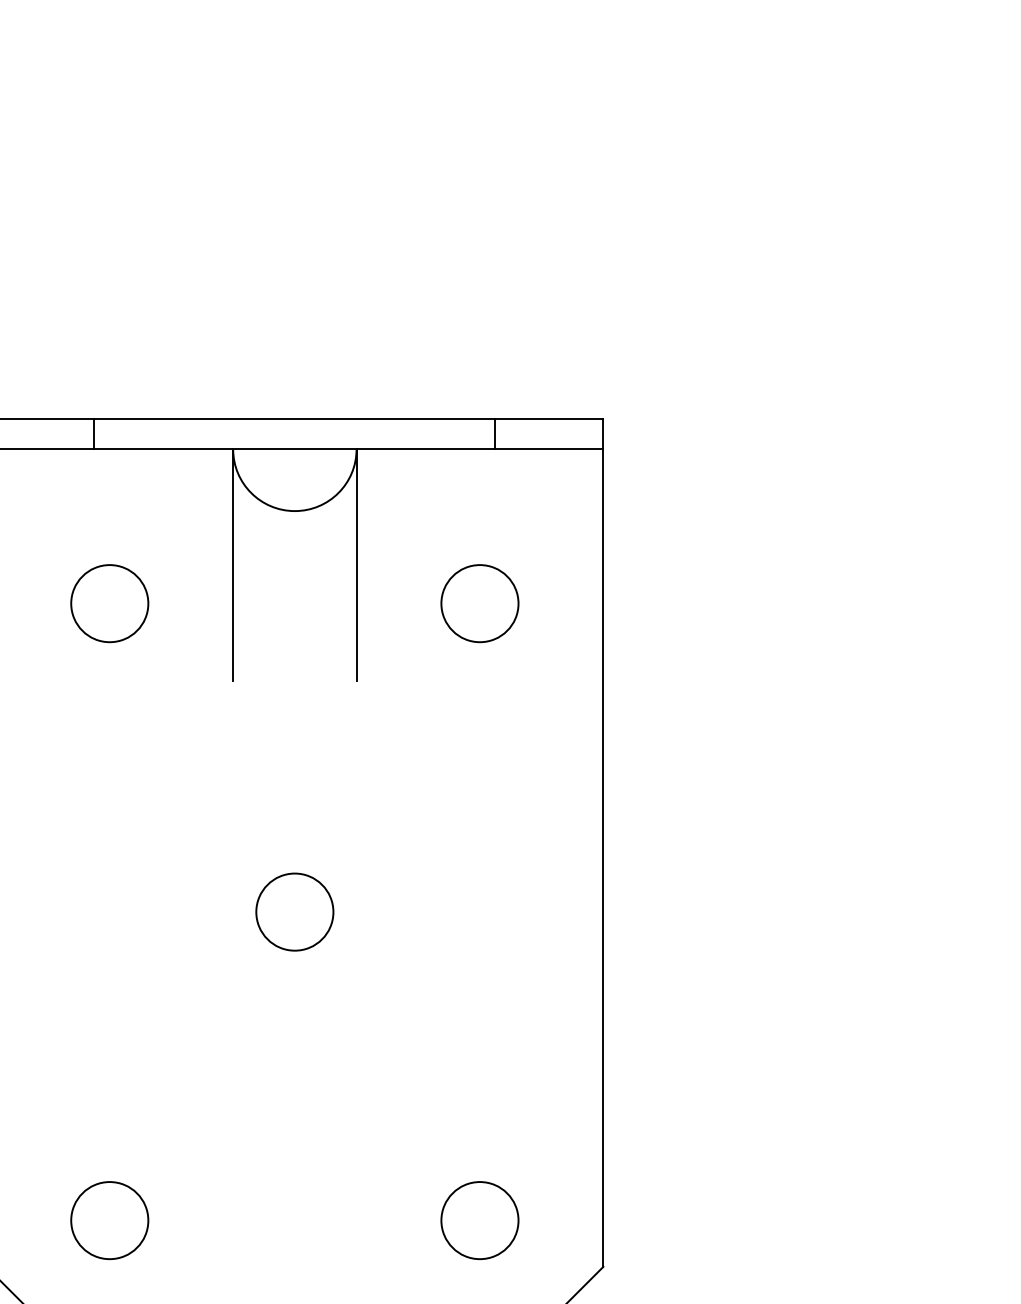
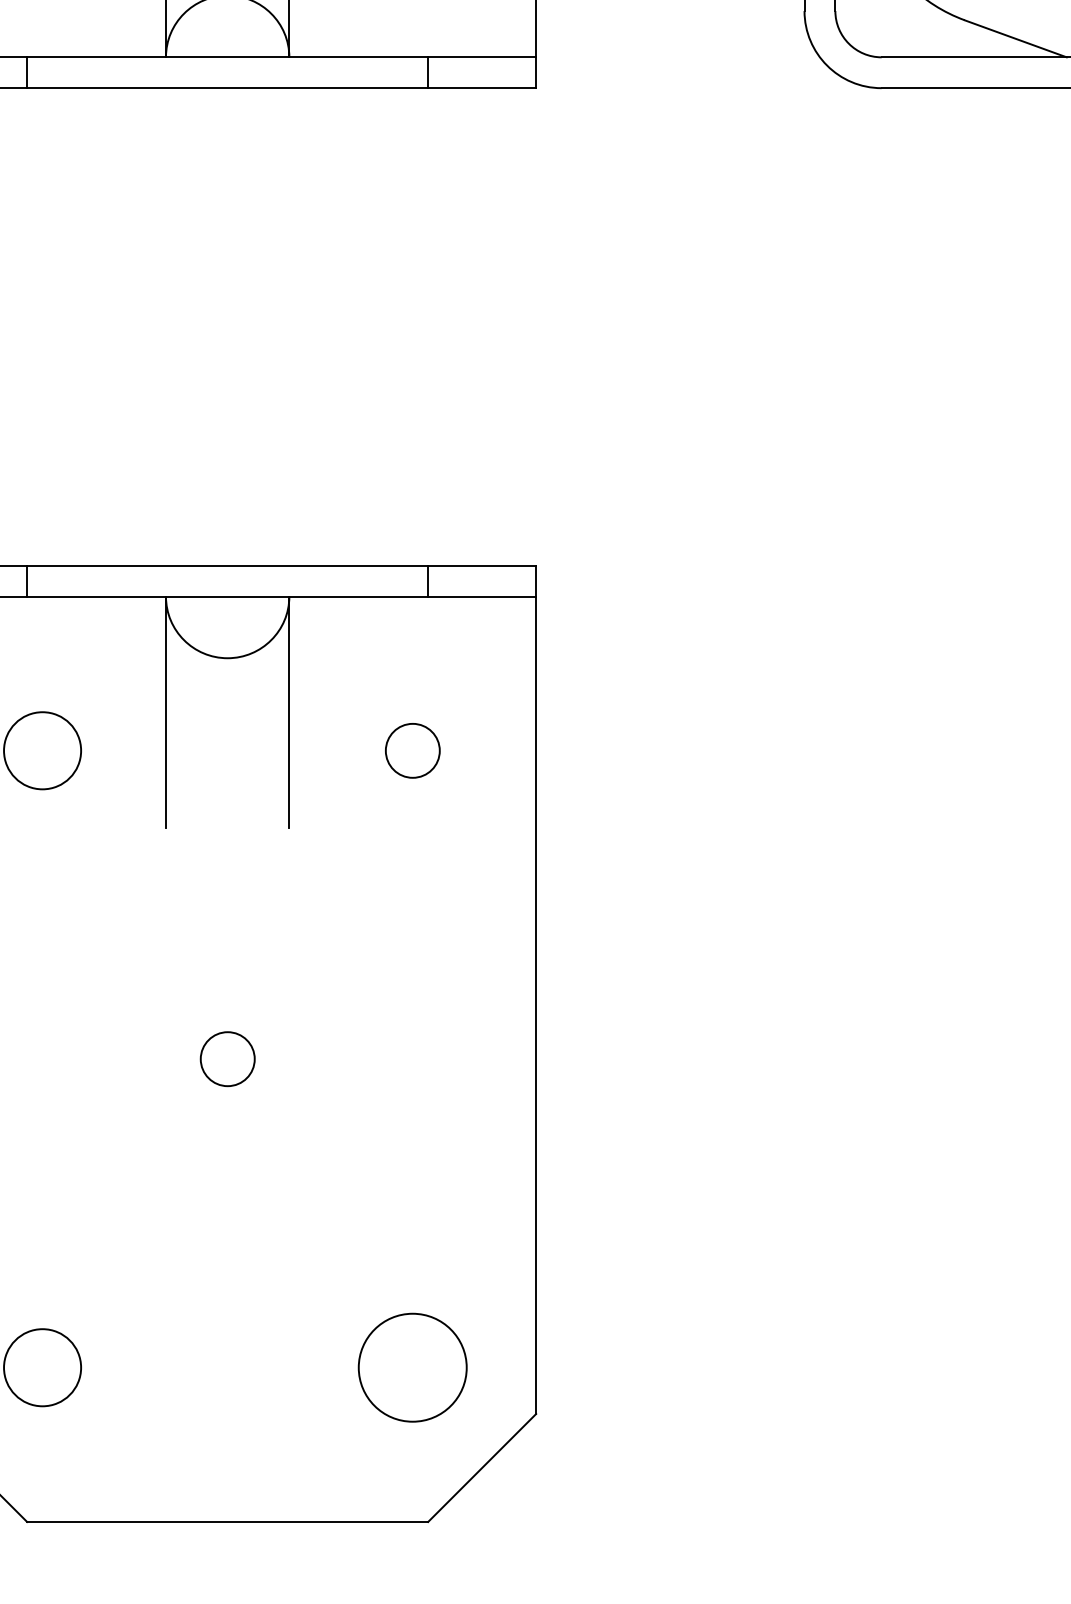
circle: (479, 603) -> (412, 750), size x0.7
circle: (294, 911) -> (227, 1058), size x0.7
circle: (479, 1220) -> (412, 1367), size x1.4

